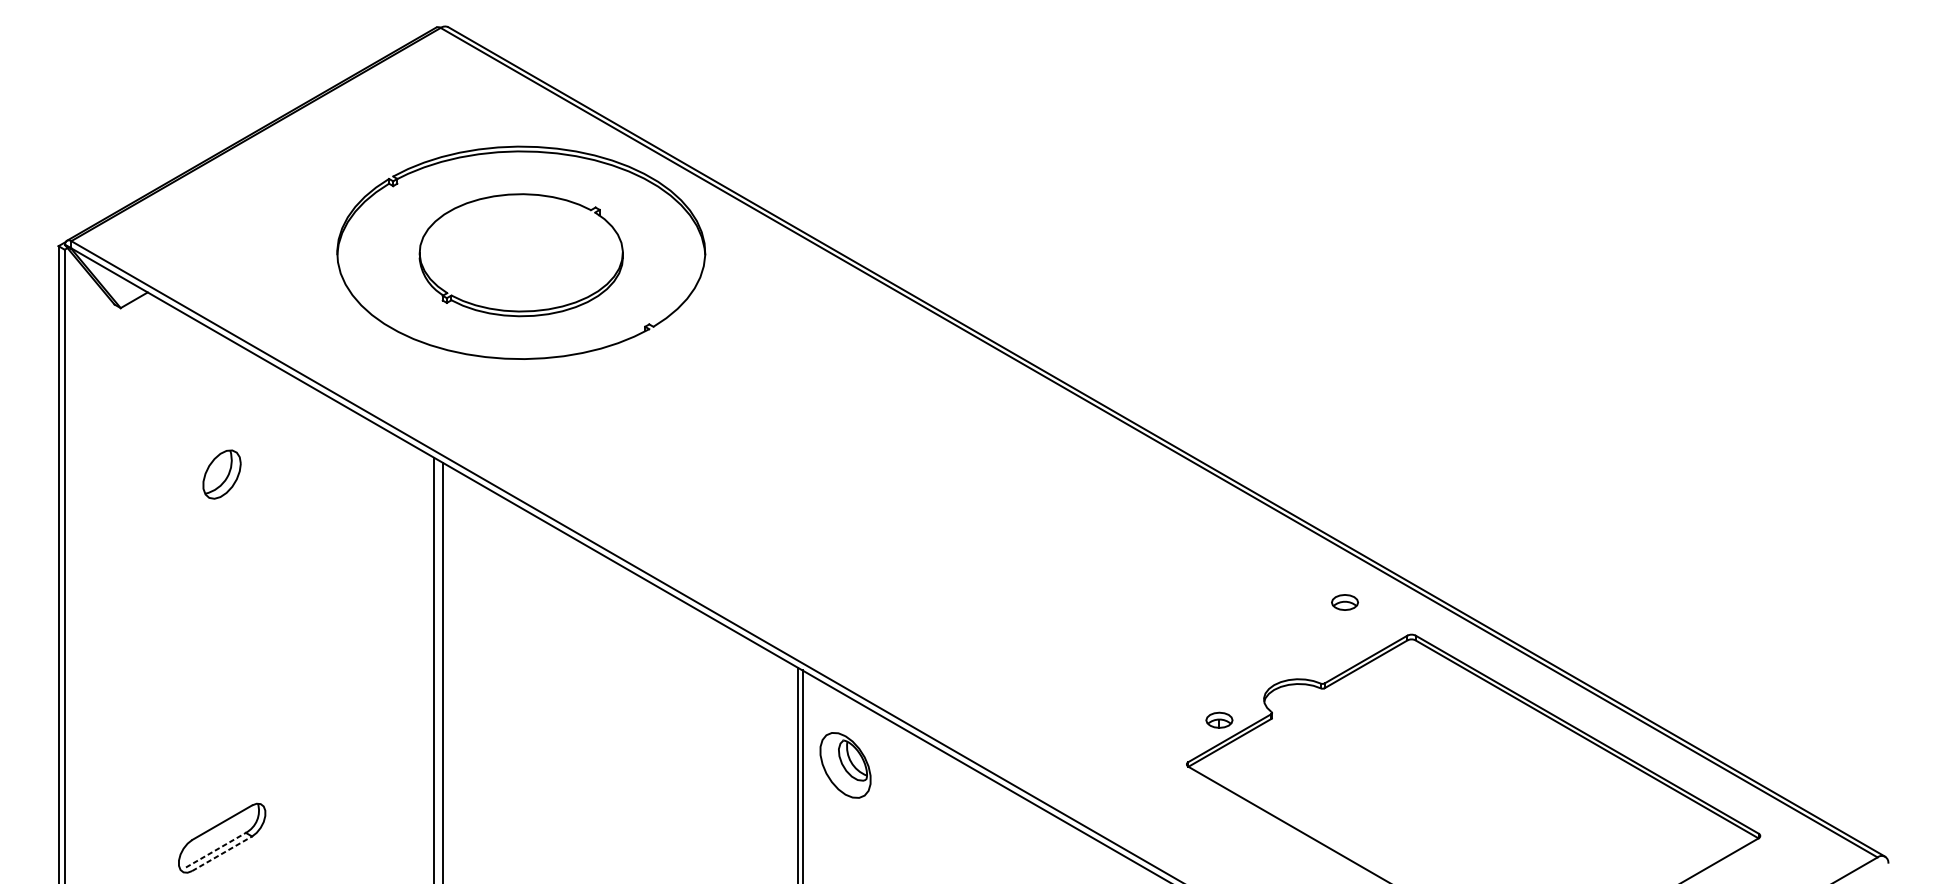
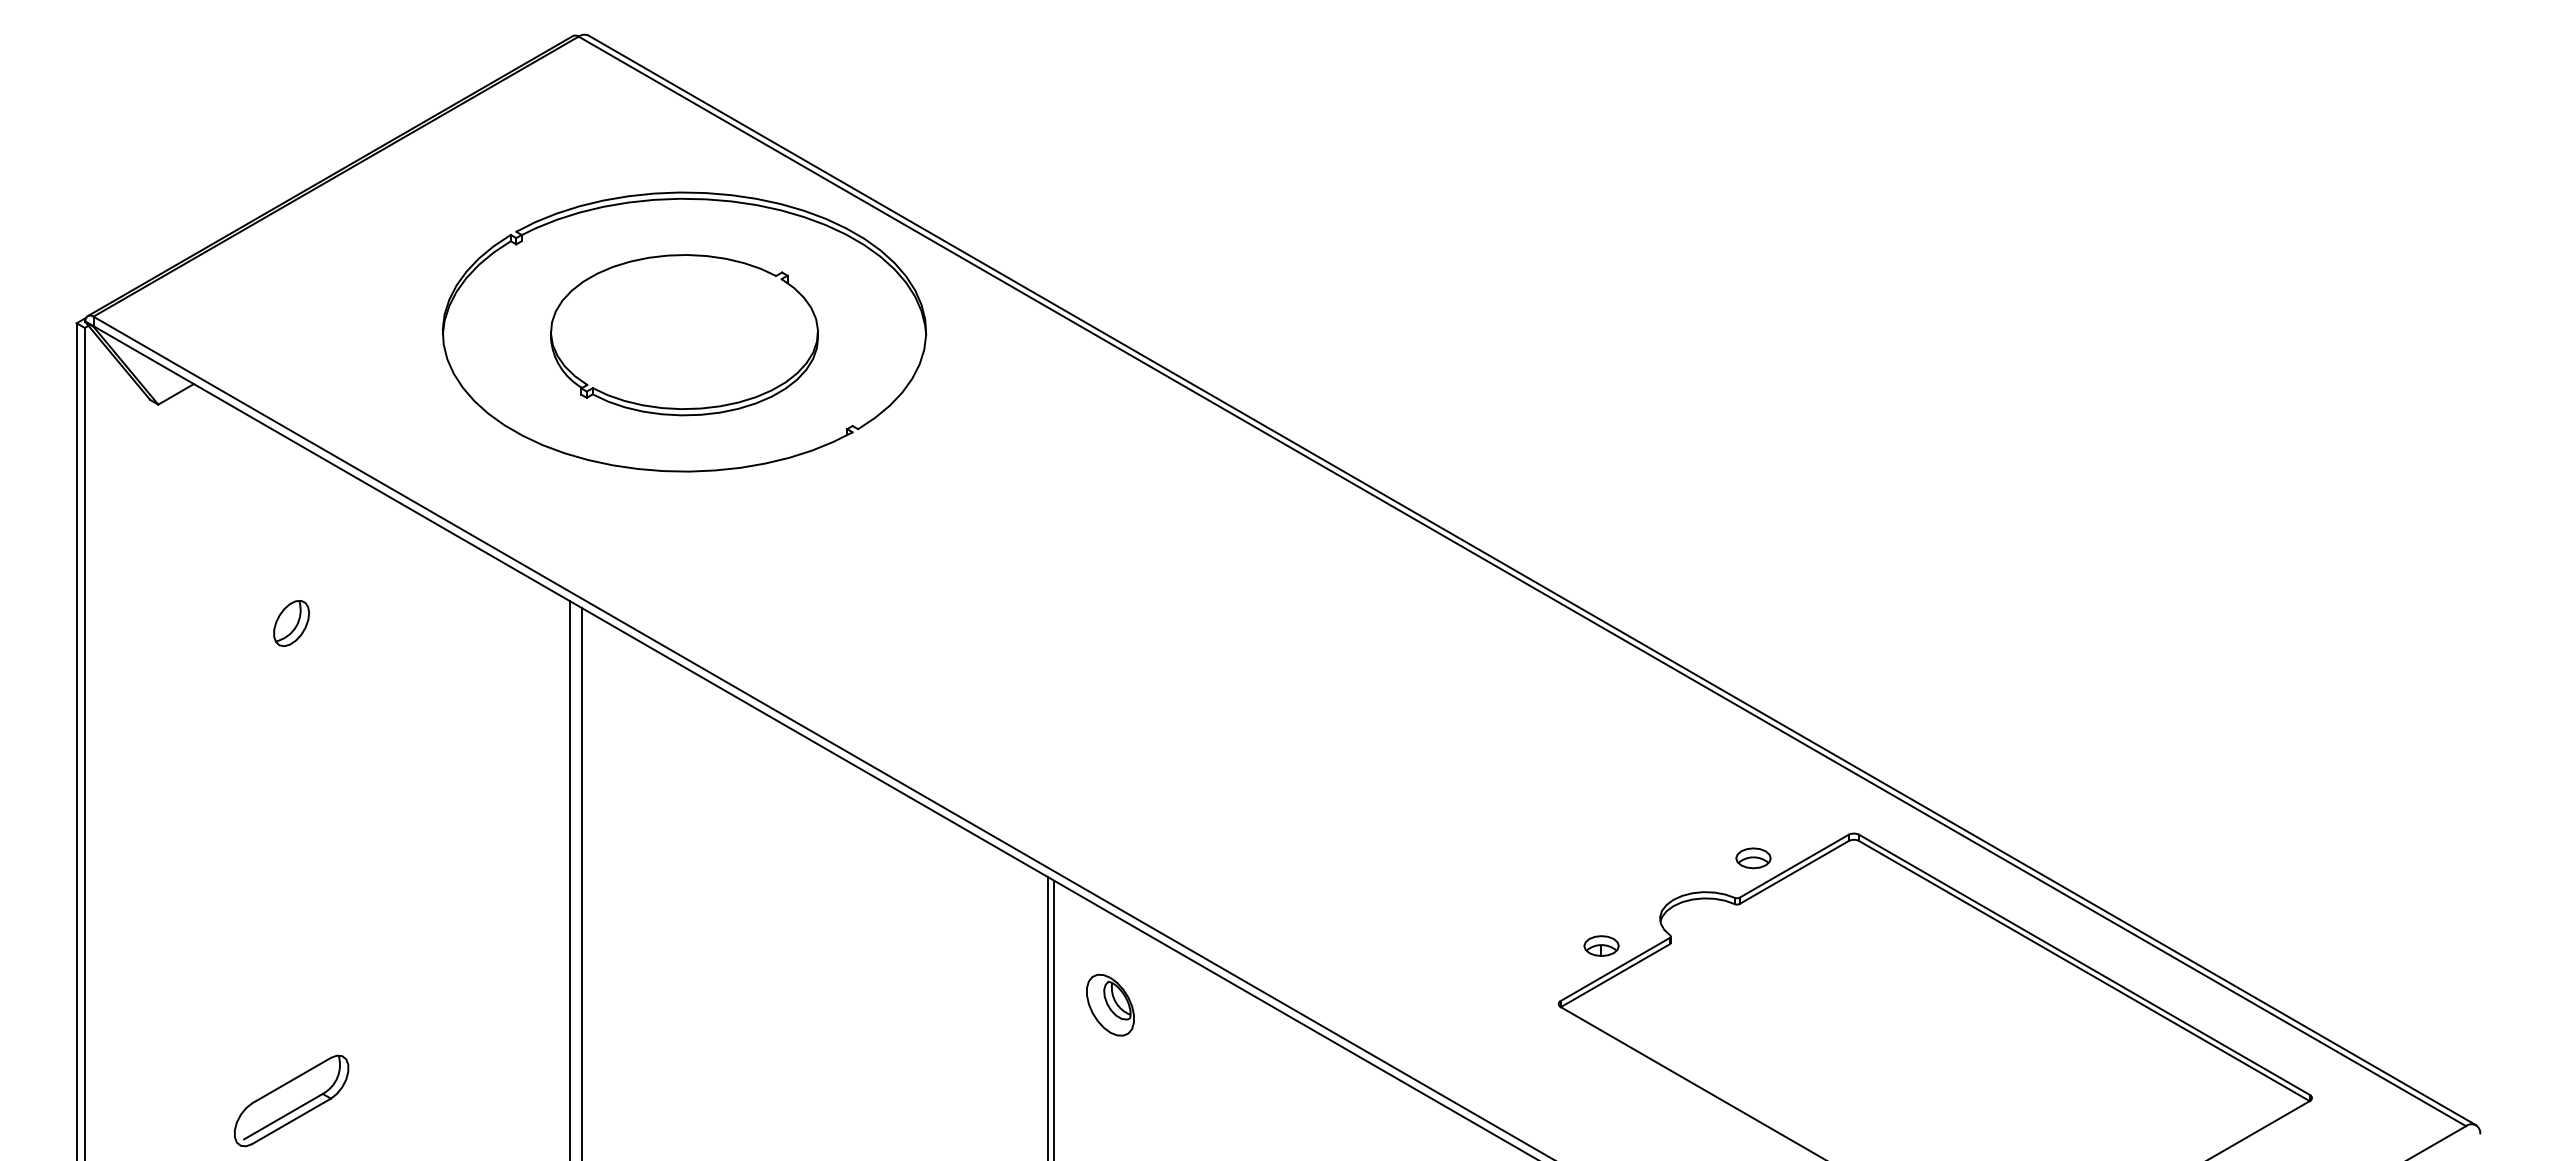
part: (222, 474) -> (291, 623), size x0.71
part: (1345, 602) -> (1753, 858), moved
part: (845, 764) -> (1110, 1004), size x0.71
line: (216, 850) -> (283, 1116), dashed -> solid
line: (222, 853) -> (292, 1121), dashed -> solid

